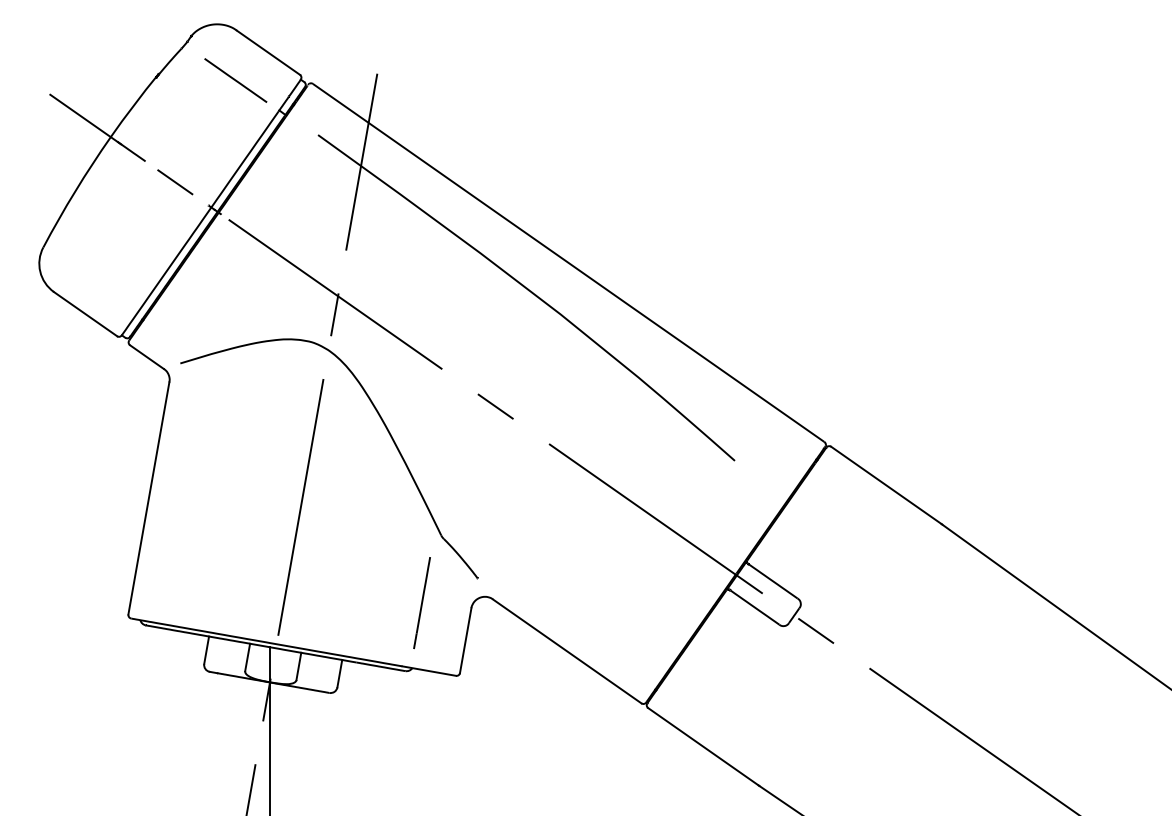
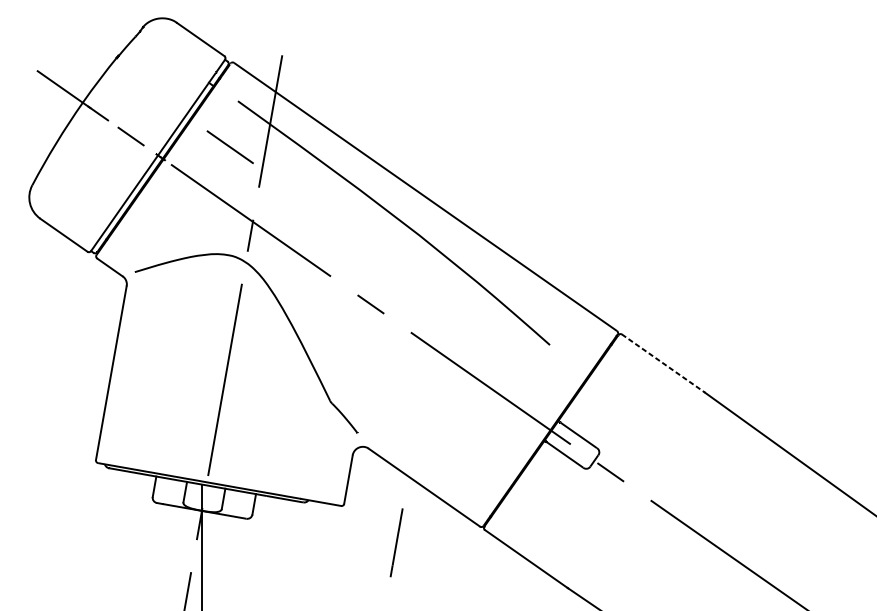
line: (235, 80) -> (230, 147), moved
line: (886, 485) -> (663, 363), solid -> dashed
line: (421, 603) -> (396, 543), moved

